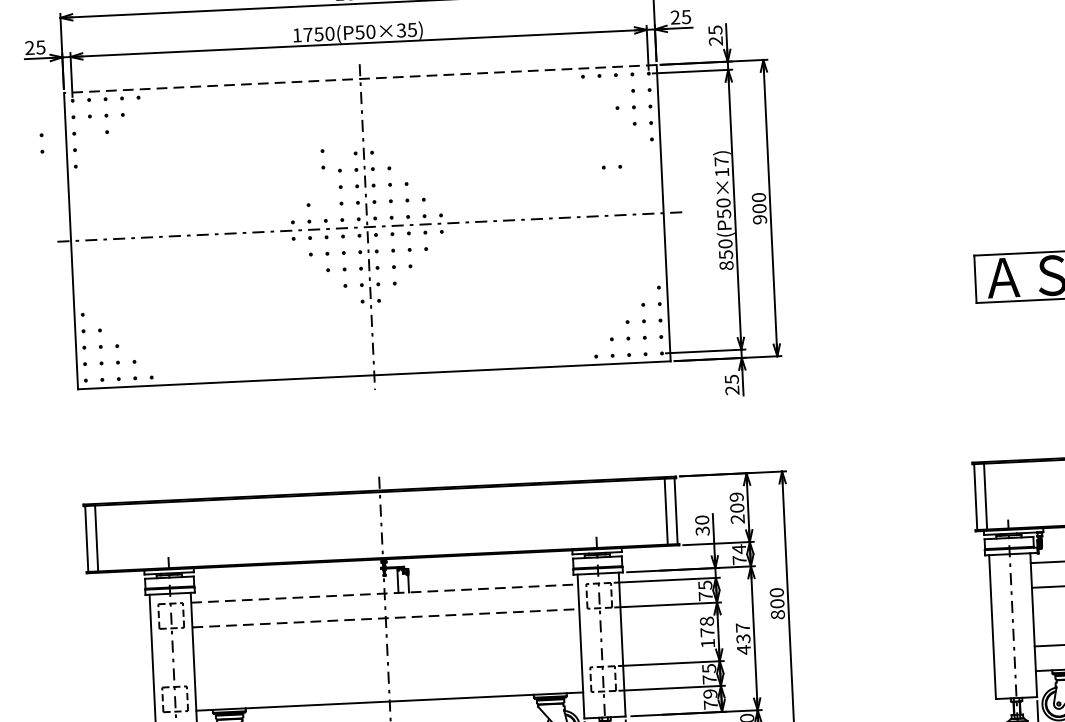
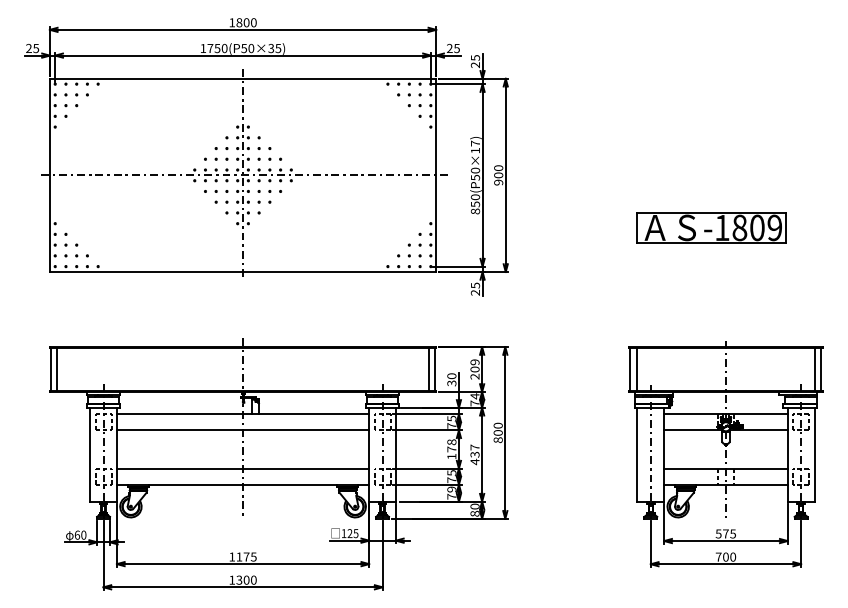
line: (359, 78) -> (242, 78), dashed -> solid
part: (41, 142) -> (65, 110), moved
part: (321, 158) -> (215, 153), moved
part: (611, 166) -> (403, 94), moved
line: (385, 593) -> (243, 414), dashed -> solid
line: (386, 618) -> (243, 430), dashed -> solid
line: (387, 676) -> (242, 468), added

